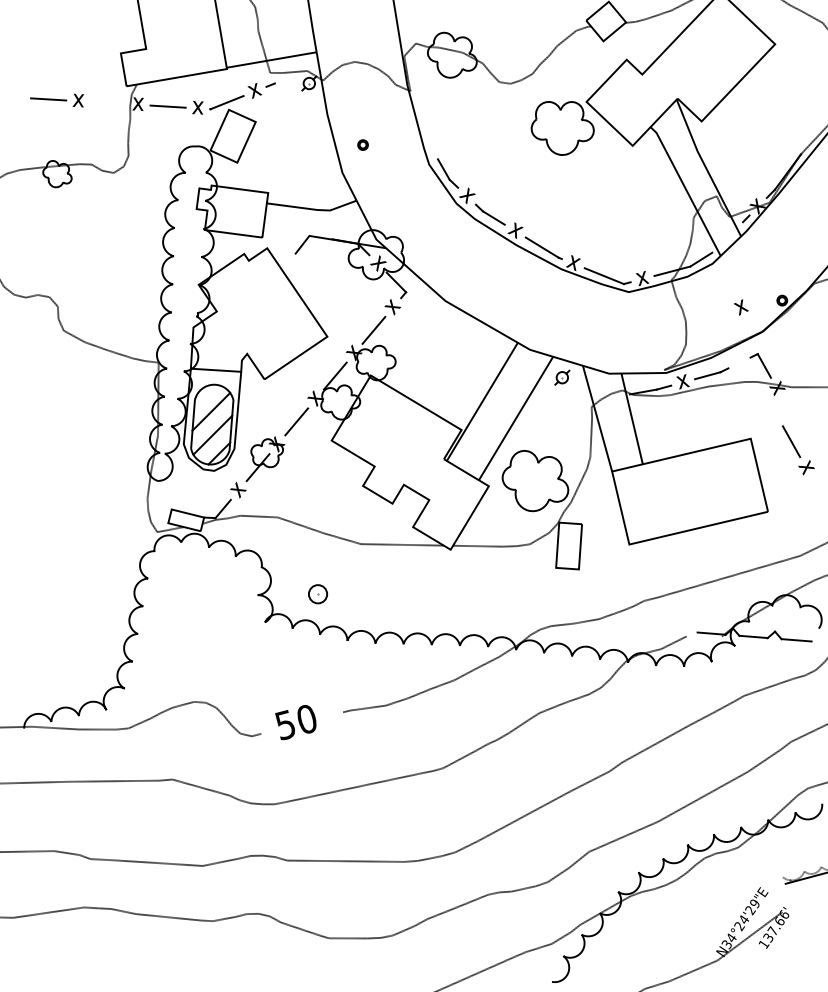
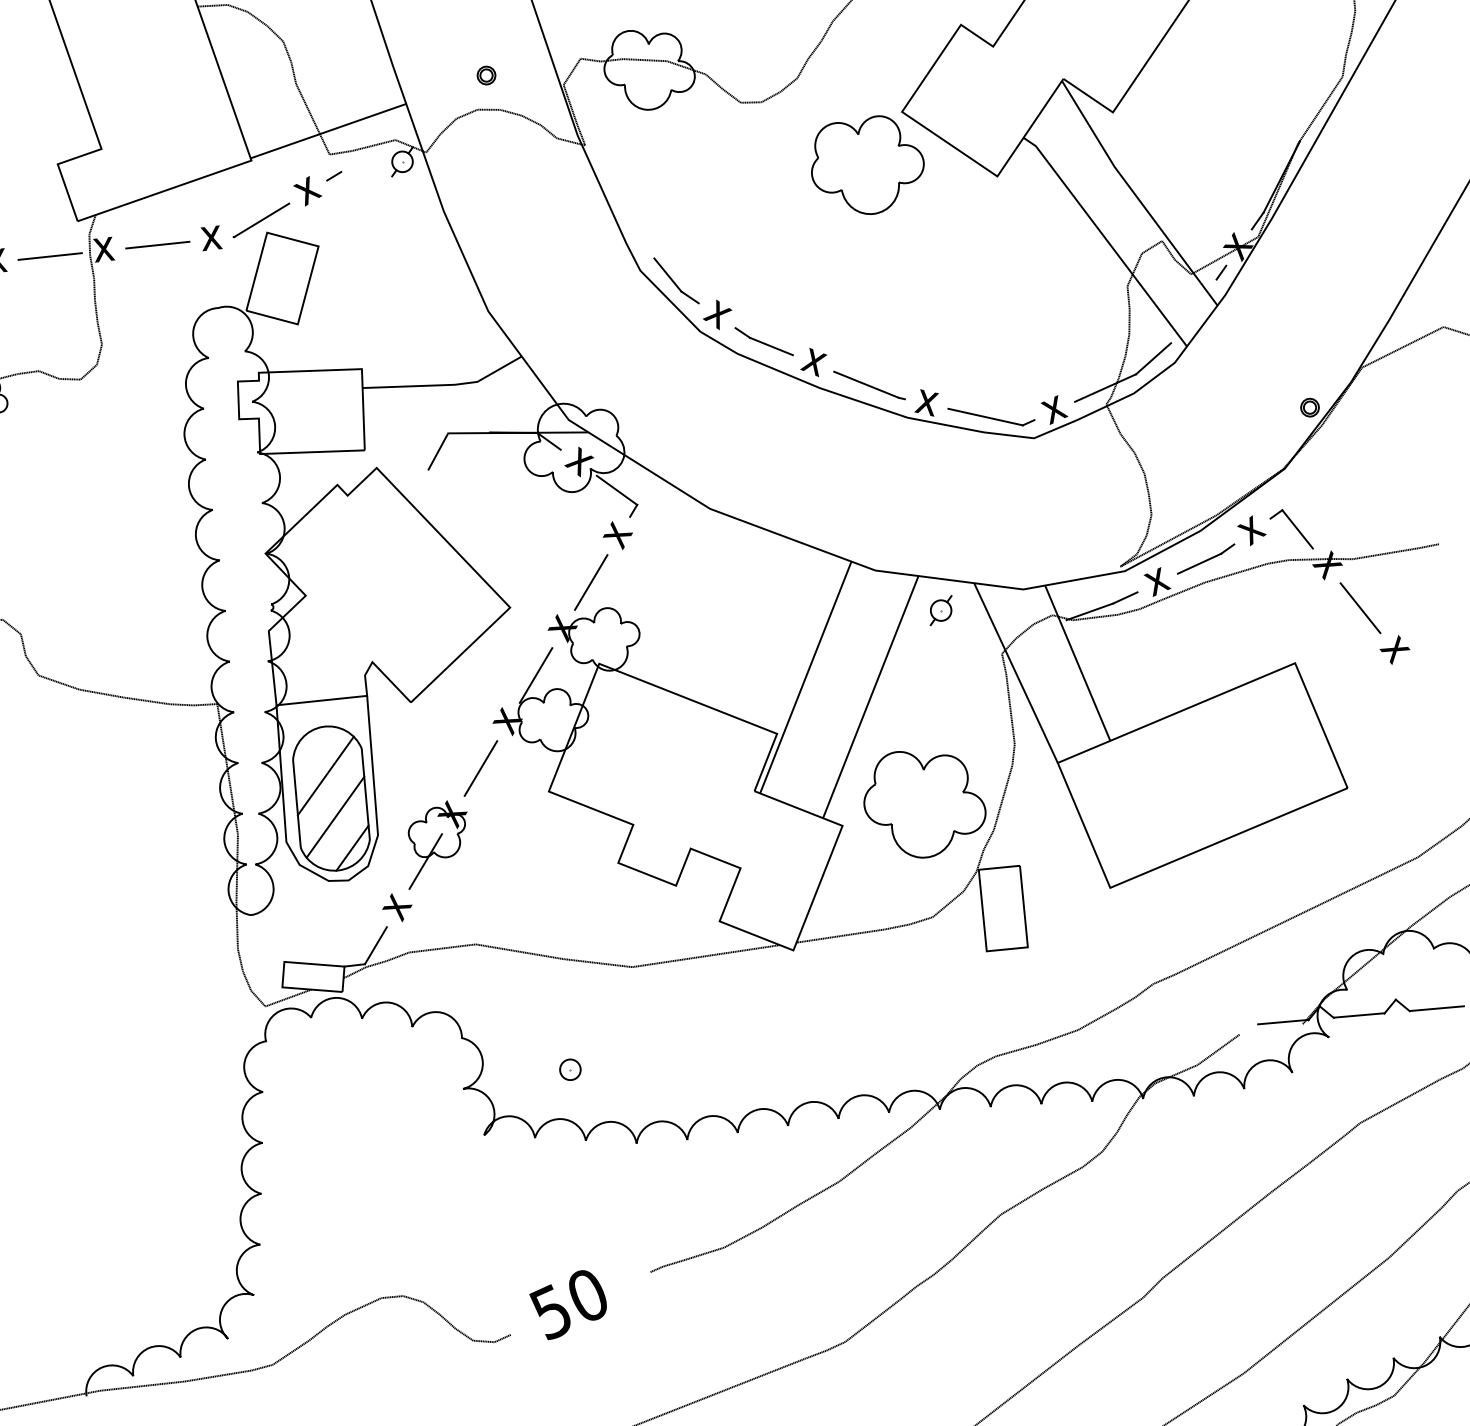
line: (107, 102) -> (48, 255), added
part: (362, 144) -> (485, 74), moved
text: (740, 307) -> (1250, 530), moved
part: (798, 450) -> (1375, 621), moved
part: (317, 594) -> (569, 1069), size x0.62

